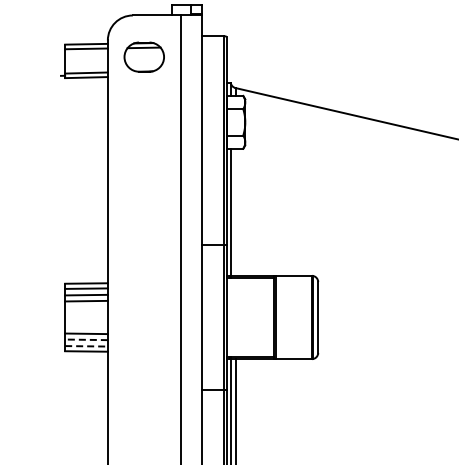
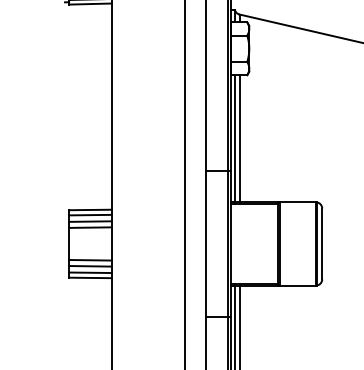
line: (235, 211) -> (239, 137), added
line: (86, 339) -> (90, 265), dashed -> solid
line: (87, 346) -> (91, 272), dashed -> solid

